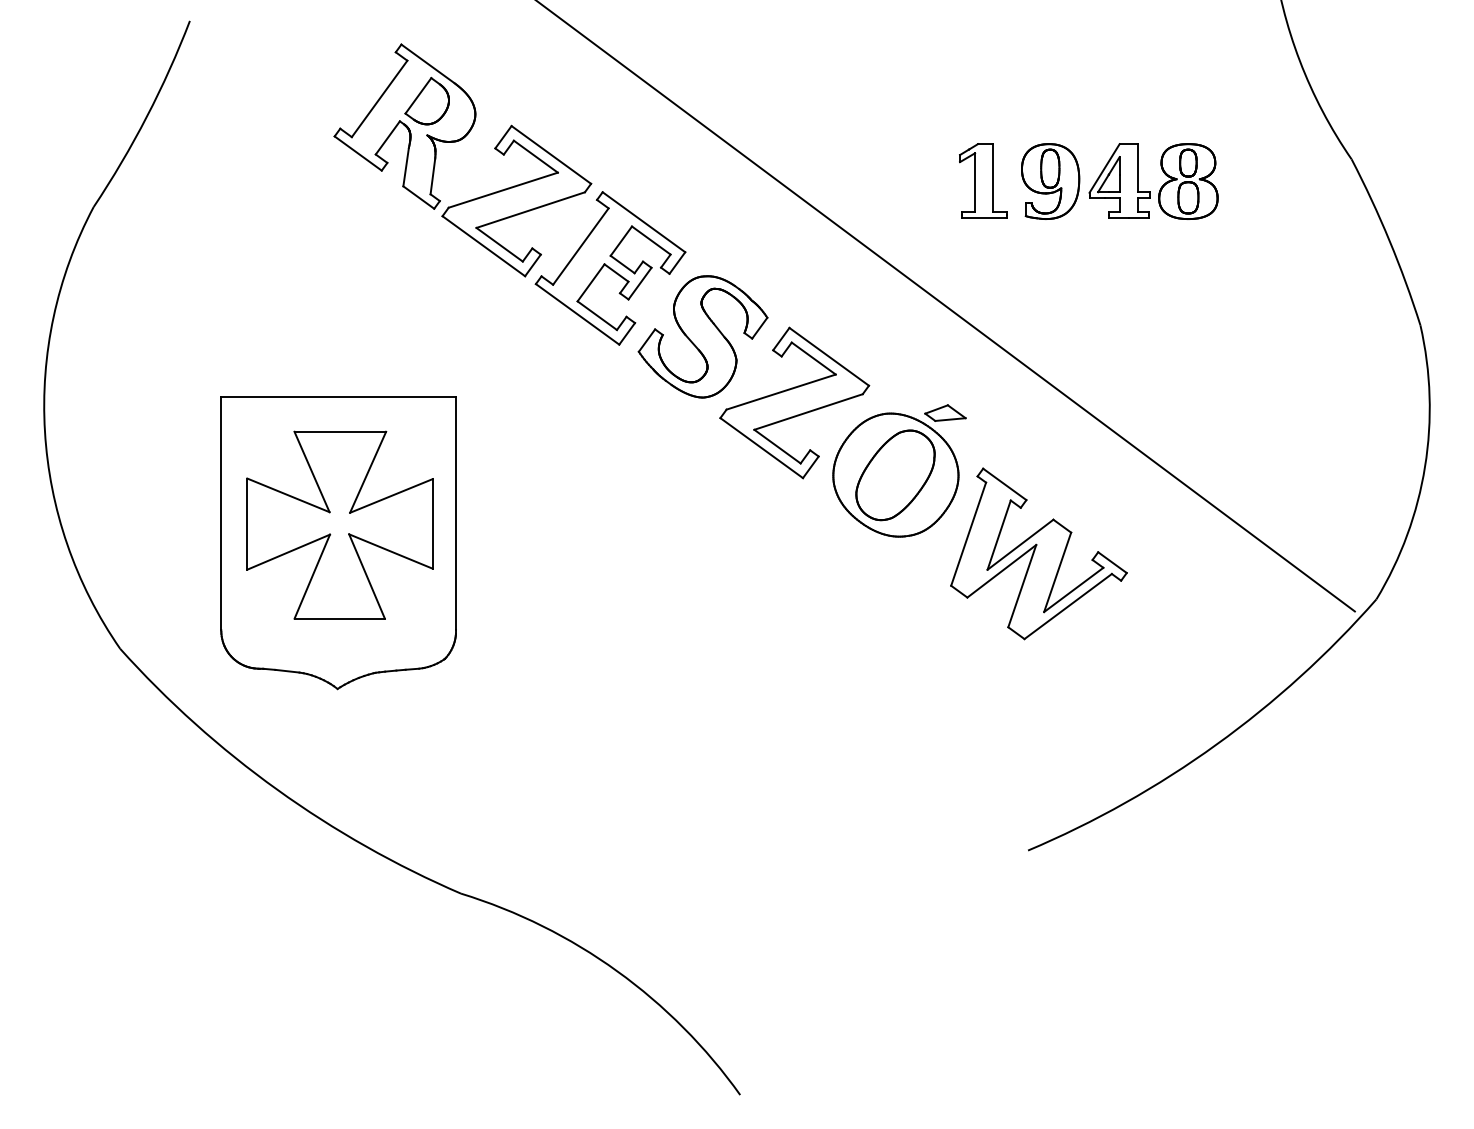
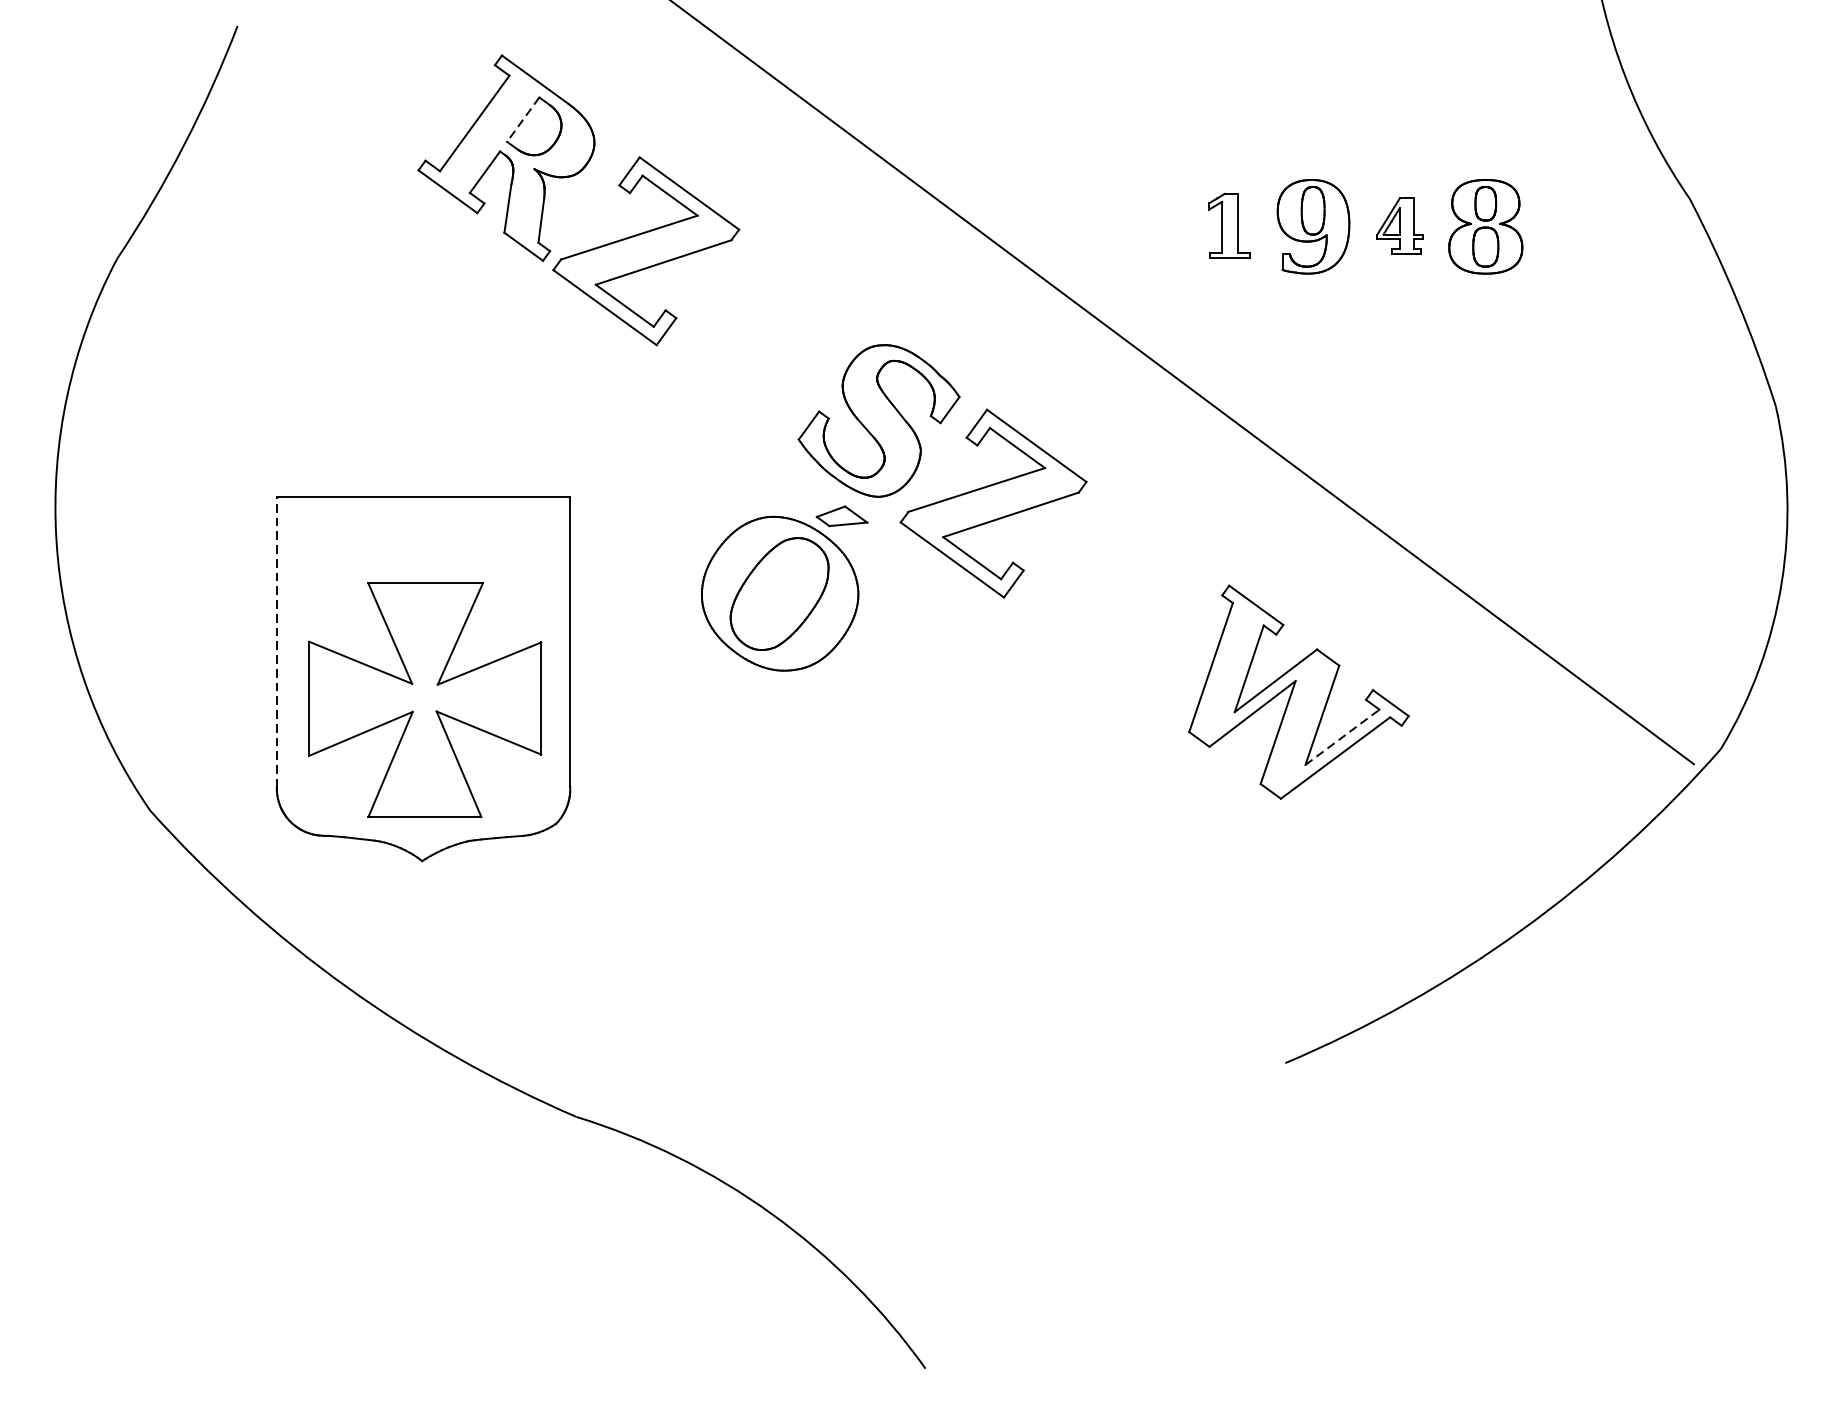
line: (418, 95) -> (523, 119), solid -> dashed
part: (983, 180) -> (1229, 225), size x0.7
part: (1119, 180) -> (1399, 225), size x0.6
part: (610, 268) -> (763, 335), removed
part: (899, 470) -> (784, 587), moved
line: (221, 513) -> (277, 641), solid -> dashed
part: (339, 524) -> (424, 699), moved
line: (1073, 589) -> (1342, 736), solid -> dashed

